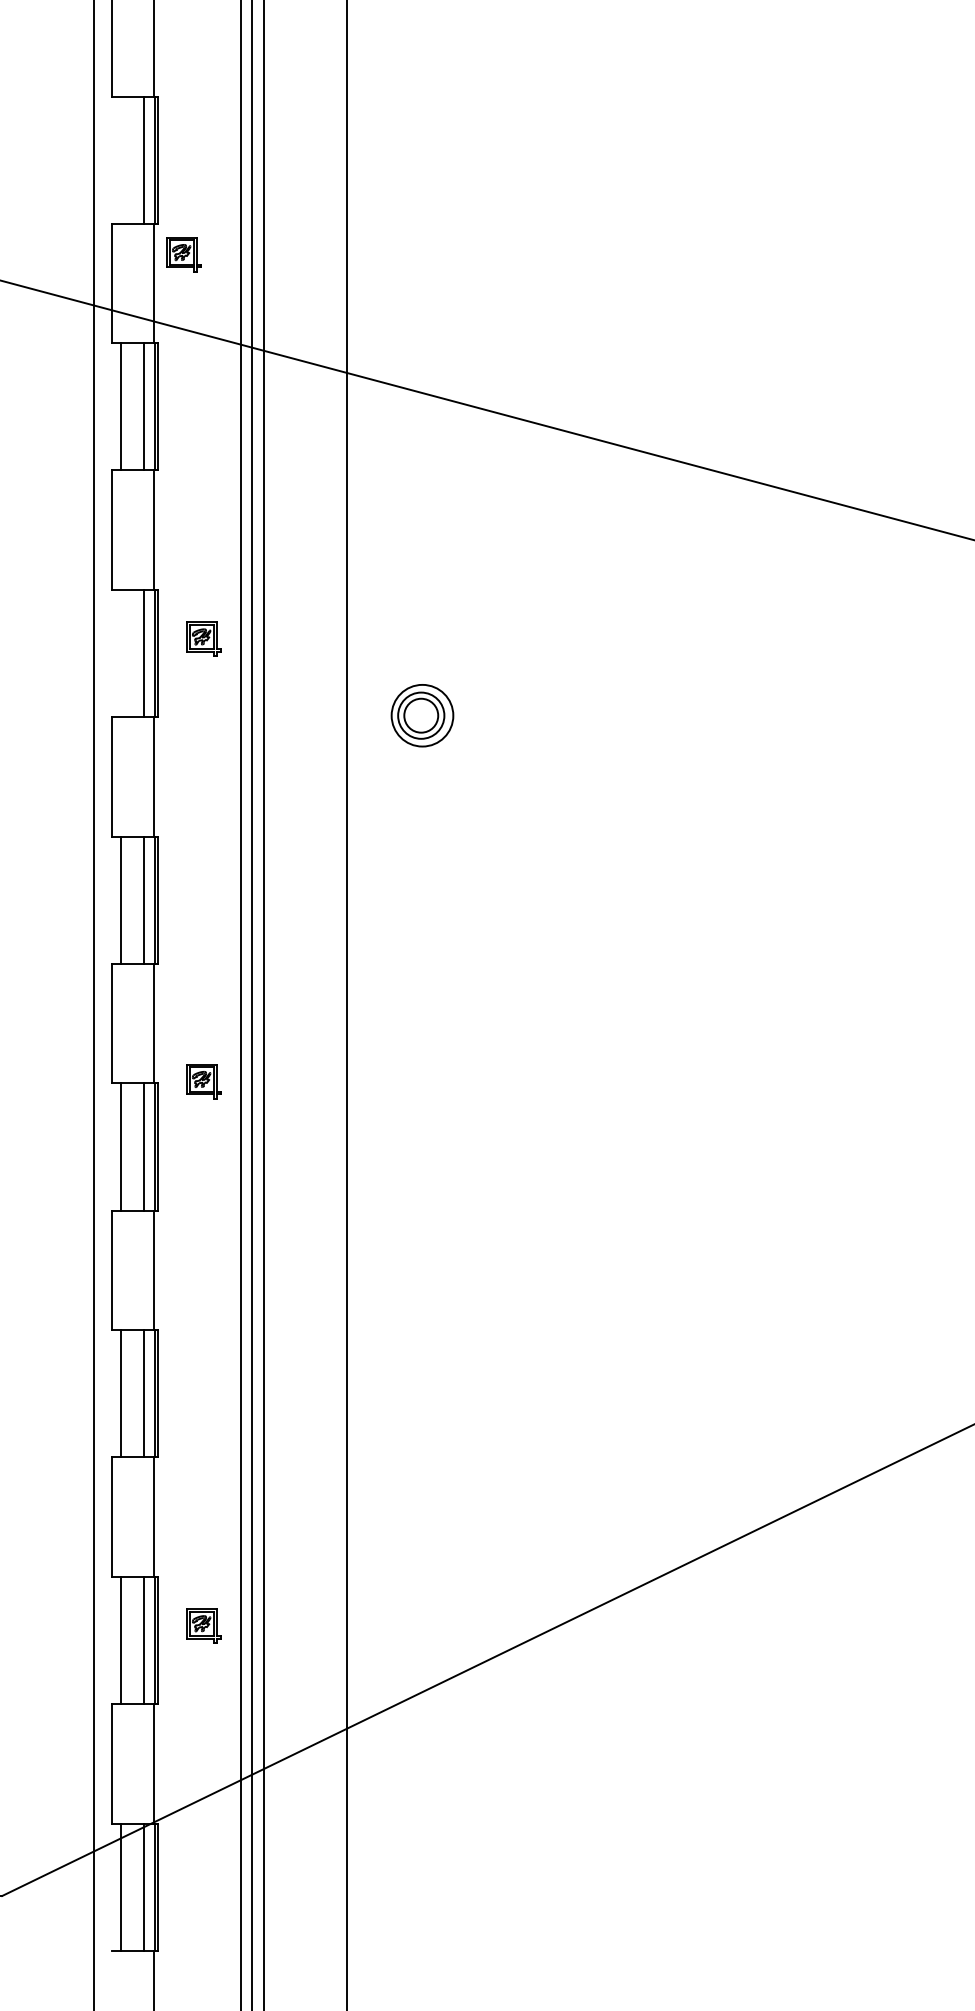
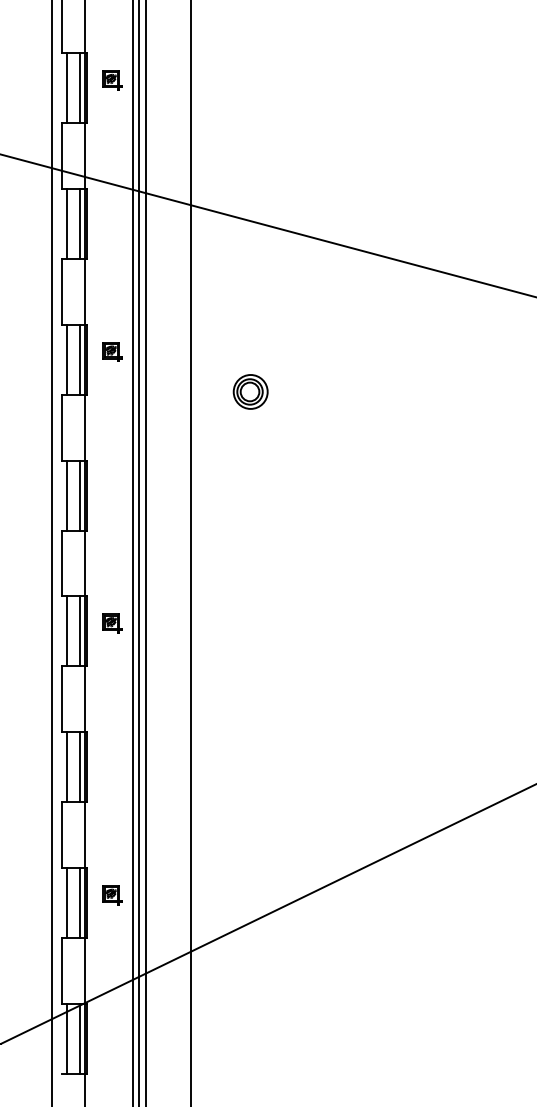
line: (120, 160) -> (66, 88), added
part: (184, 255) -> (112, 80), moved
line: (120, 653) -> (66, 359), added
part: (422, 714) -> (250, 391), moved
part: (204, 1081) -> (112, 623), moved

